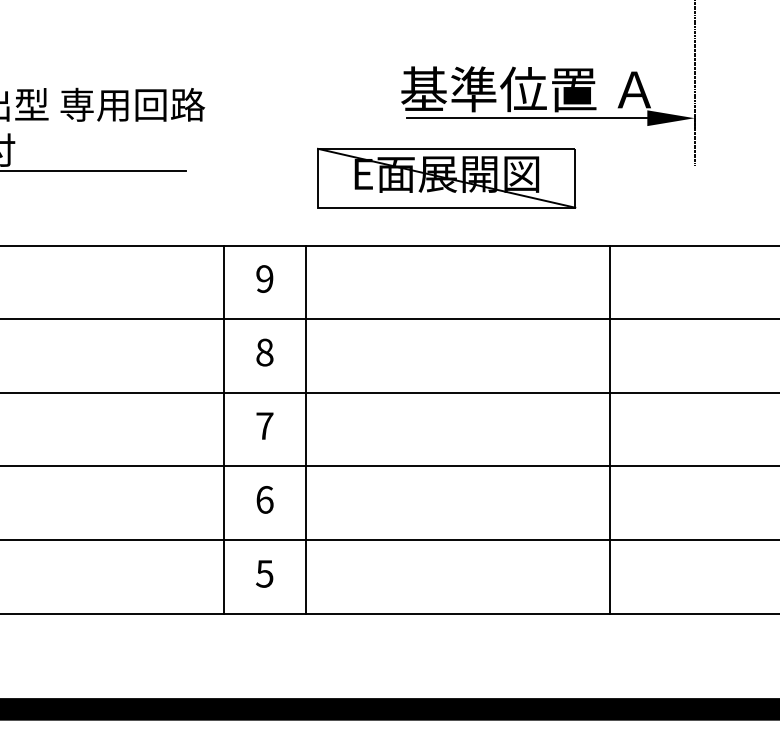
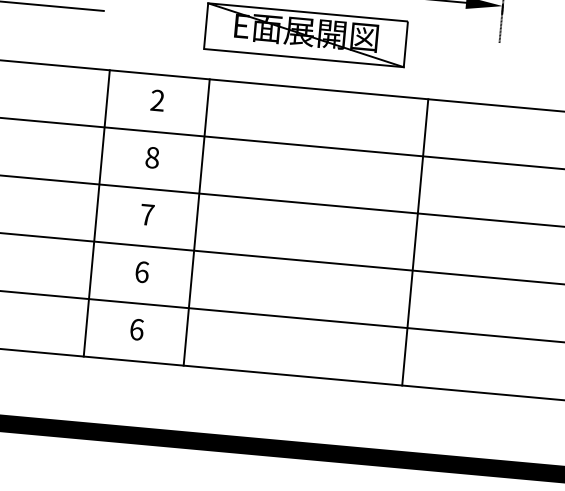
text: (264, 278) -> (157, 100), 9 -> 2
line: (224, 429) -> (97, 212), moved
line: (305, 429) -> (196, 222), moved
text: (264, 573) -> (136, 329), 5 -> 6

